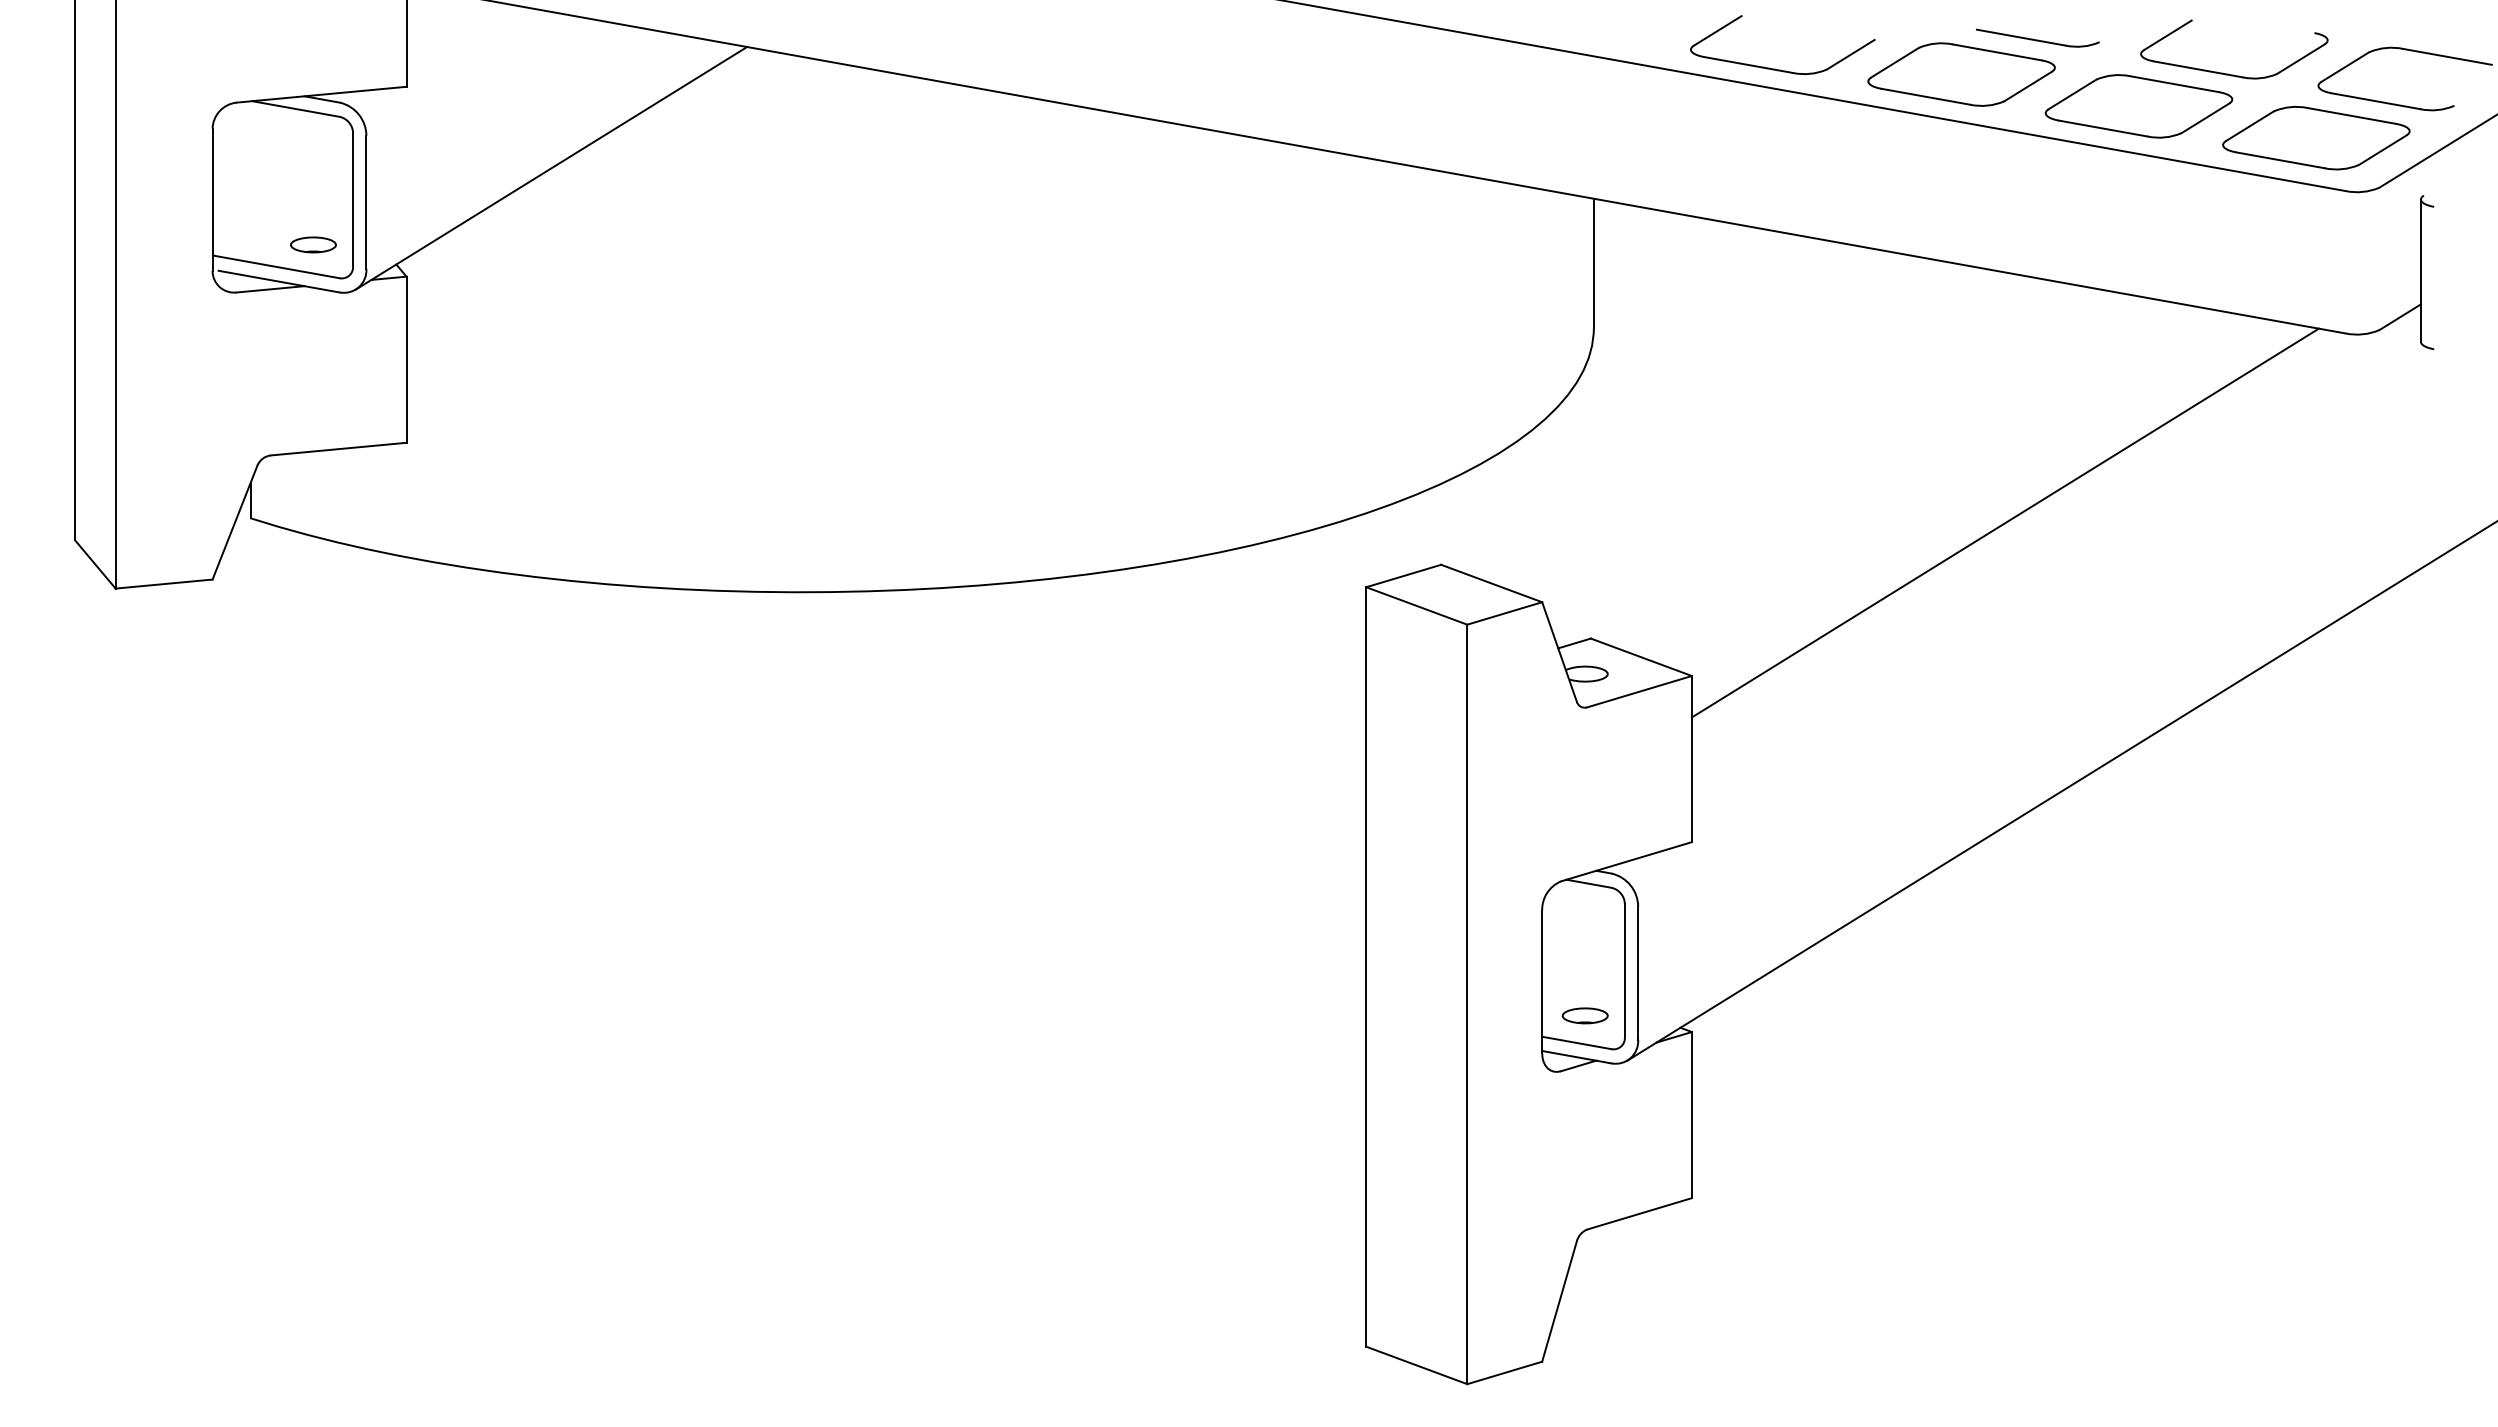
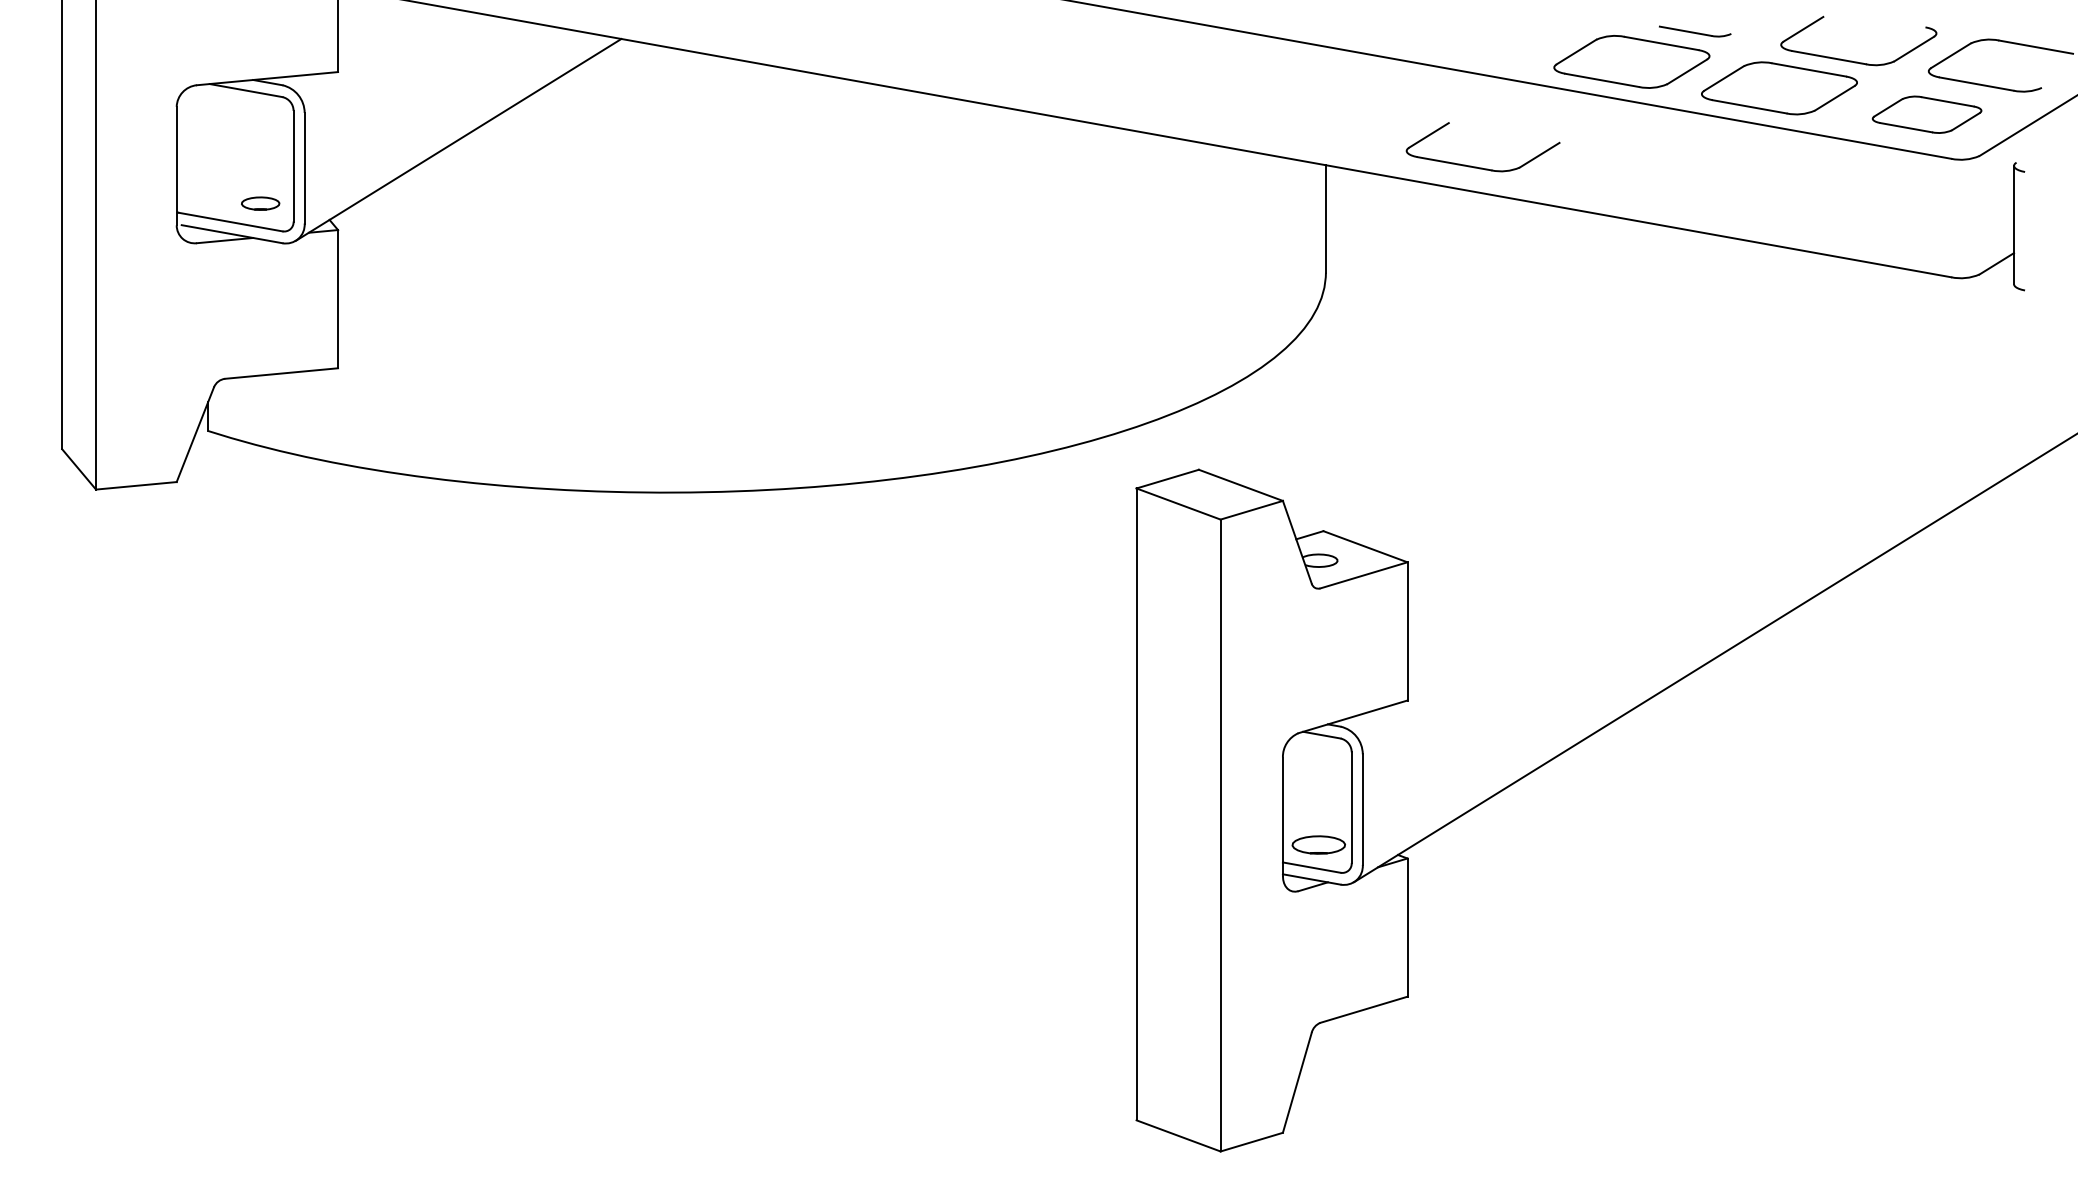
part: (2037, 37) -> (1695, 31), size x0.7
part: (1775, 68) -> (1477, 166), moved
part: (2316, 137) -> (1927, 114), size x0.7
line: (2004, 522) -> (1667, 434), removed
part: (1584, 1015) -> (1318, 844), size x1.4

